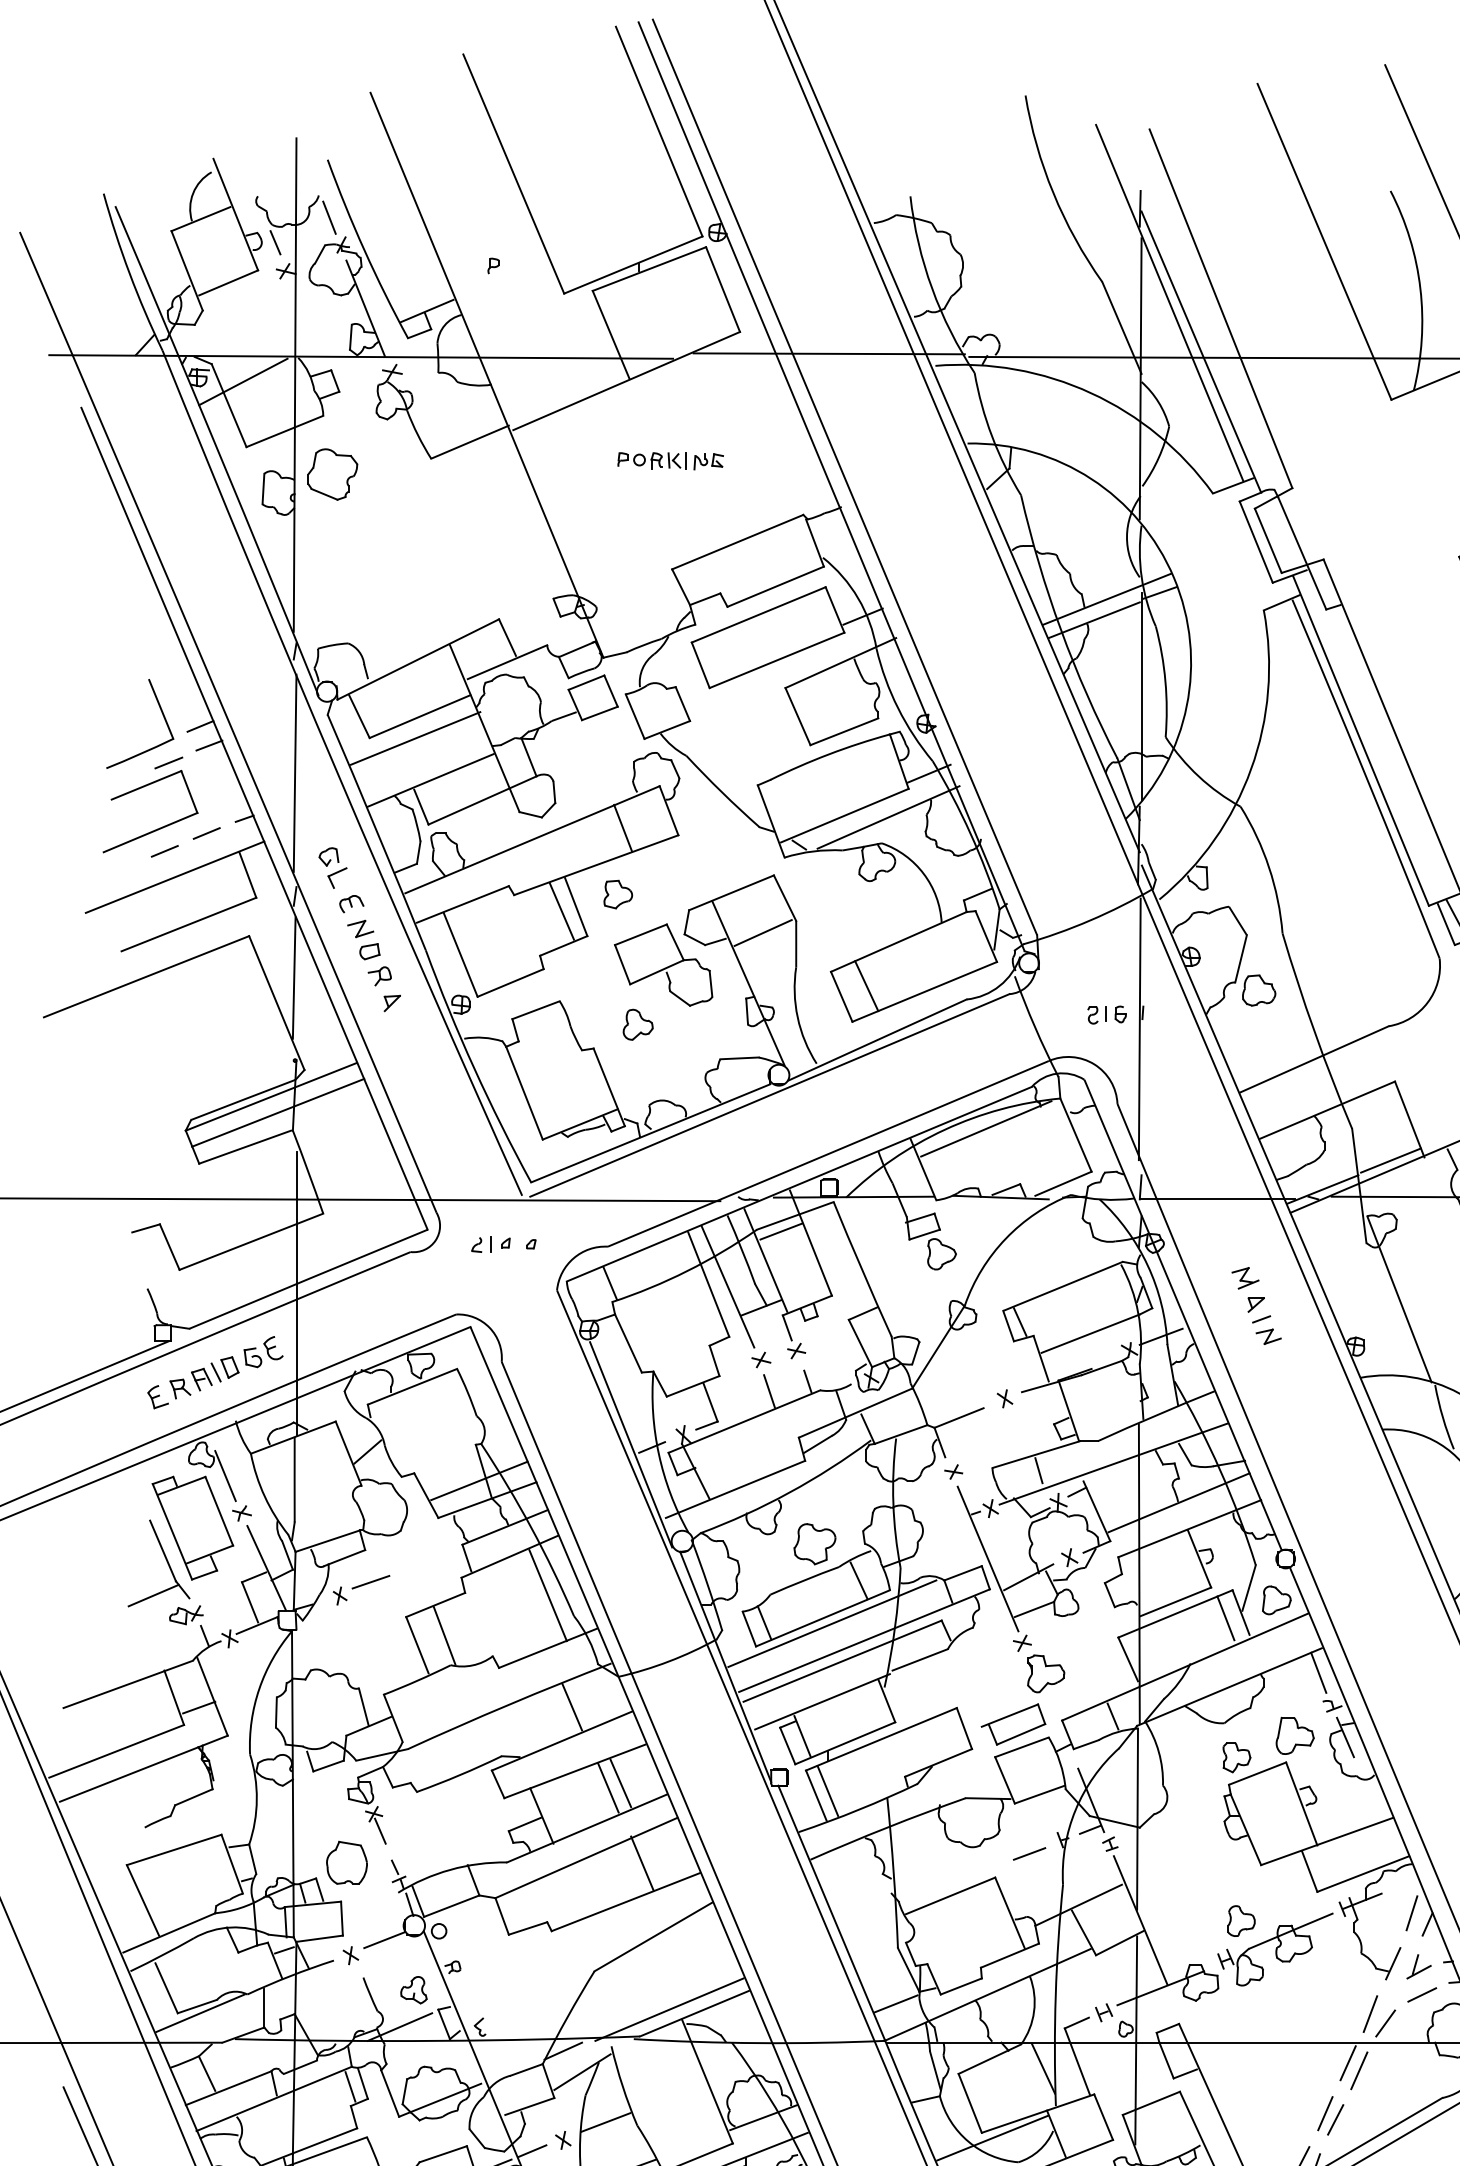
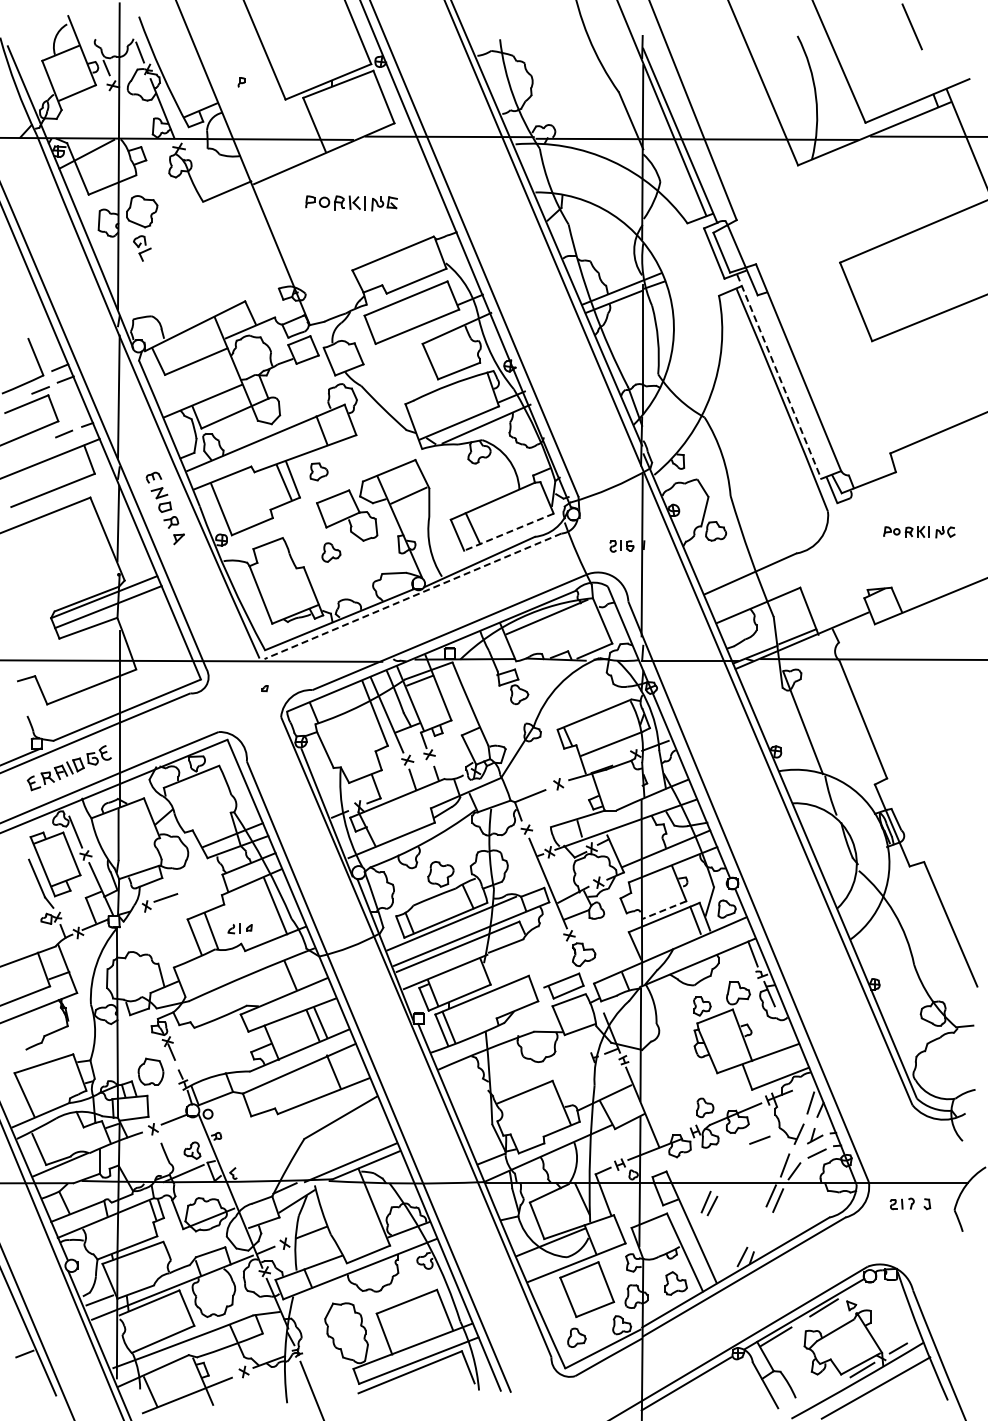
part: (670, 461) -> (351, 203), size x1.4
line: (415, 737) -> (193, 374), removed
line: (1361, 742) -> (779, 377), solid -> dashed
line: (165, 850) -> (38, 444), removed
part: (333, 868) -> (142, 248), moved
line: (924, 992) -> (508, 532), solid -> dashed
line: (769, 1095) -> (412, 596), solid -> dashed
part: (489, 1244) -> (239, 928), moved
part: (1256, 1305) -> (714, 726), removed
line: (152, 1594) -> (30, 905), removed
line: (1175, 1602) -> (664, 910), solid -> dashed
line: (1028, 1852) -> (759, 1139), moved
part: (1330, 2115) -> (709, 1203), moved

